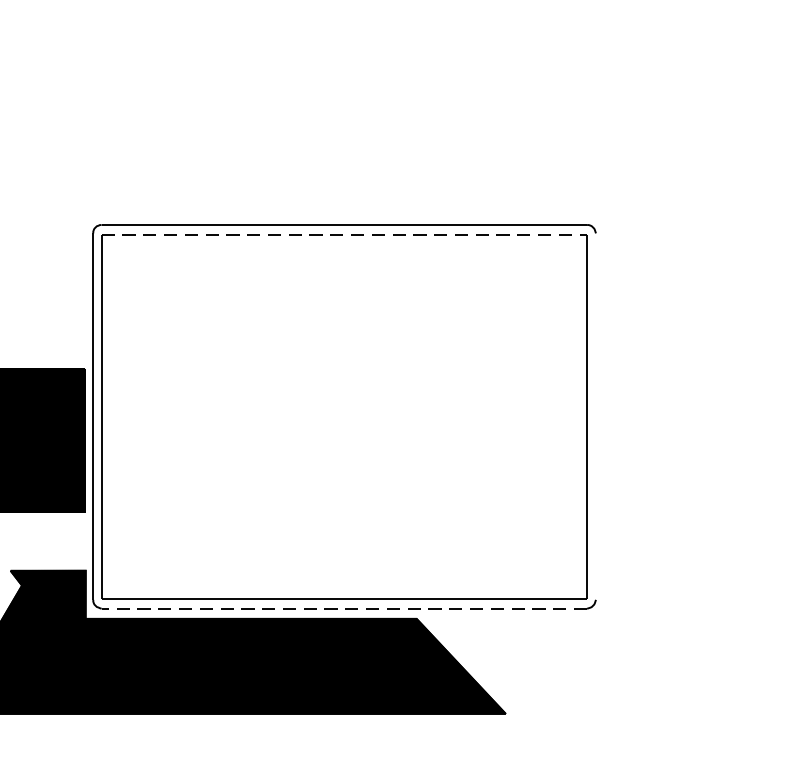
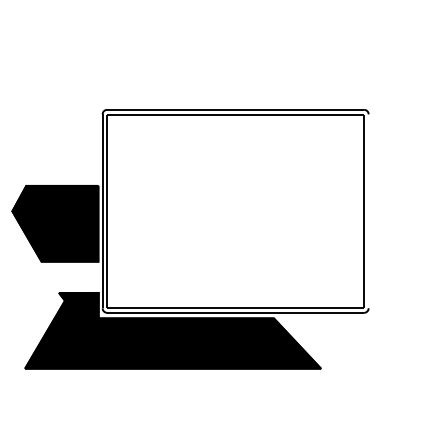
line: (345, 233) -> (236, 114), dashed -> solid
line: (344, 609) -> (235, 313), dashed -> solid

